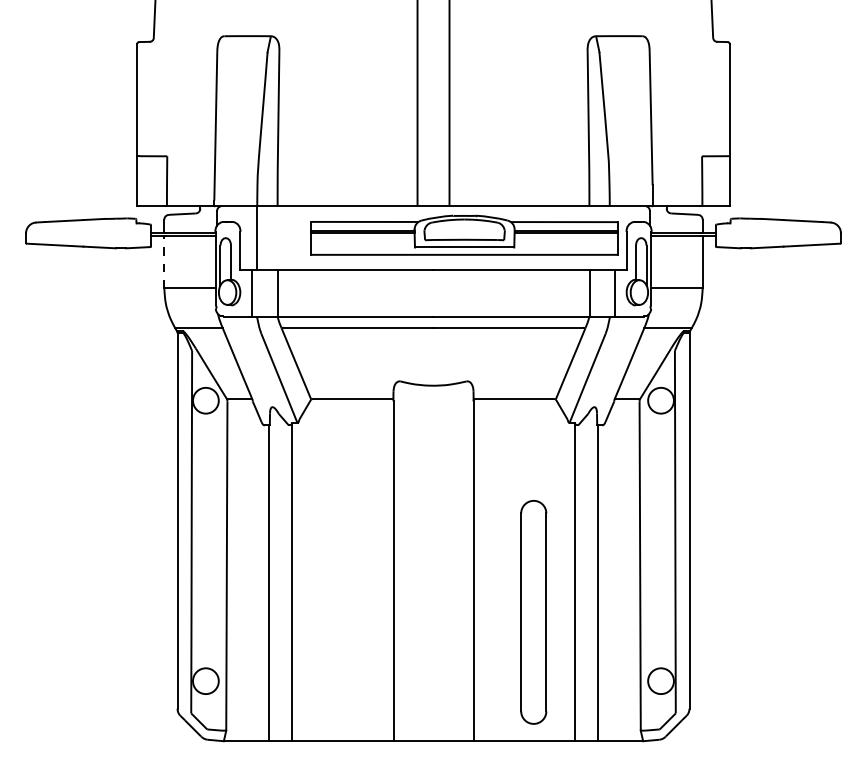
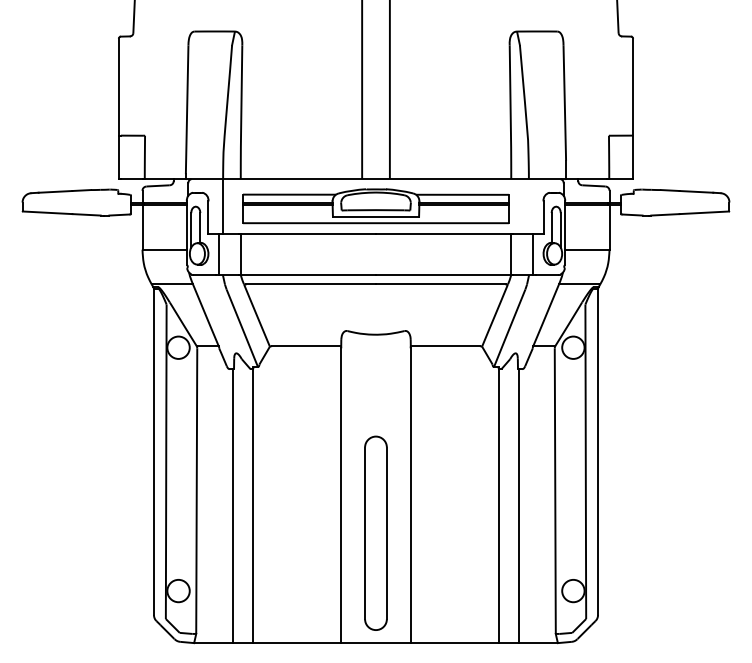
part: (464, 235) -> (375, 206), moved
line: (164, 262) -> (142, 227), dashed -> solid
part: (533, 611) -> (375, 532), moved

